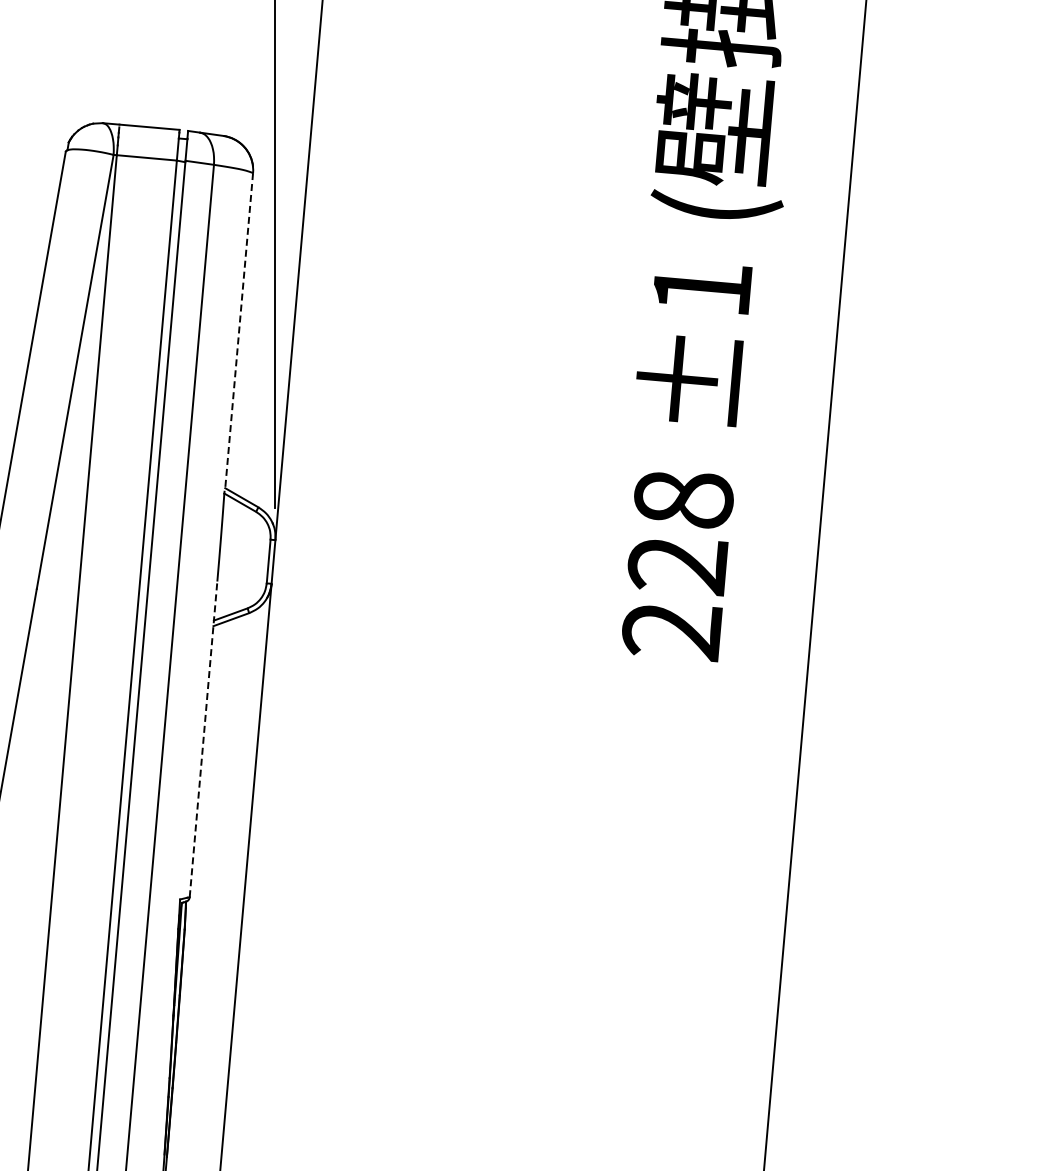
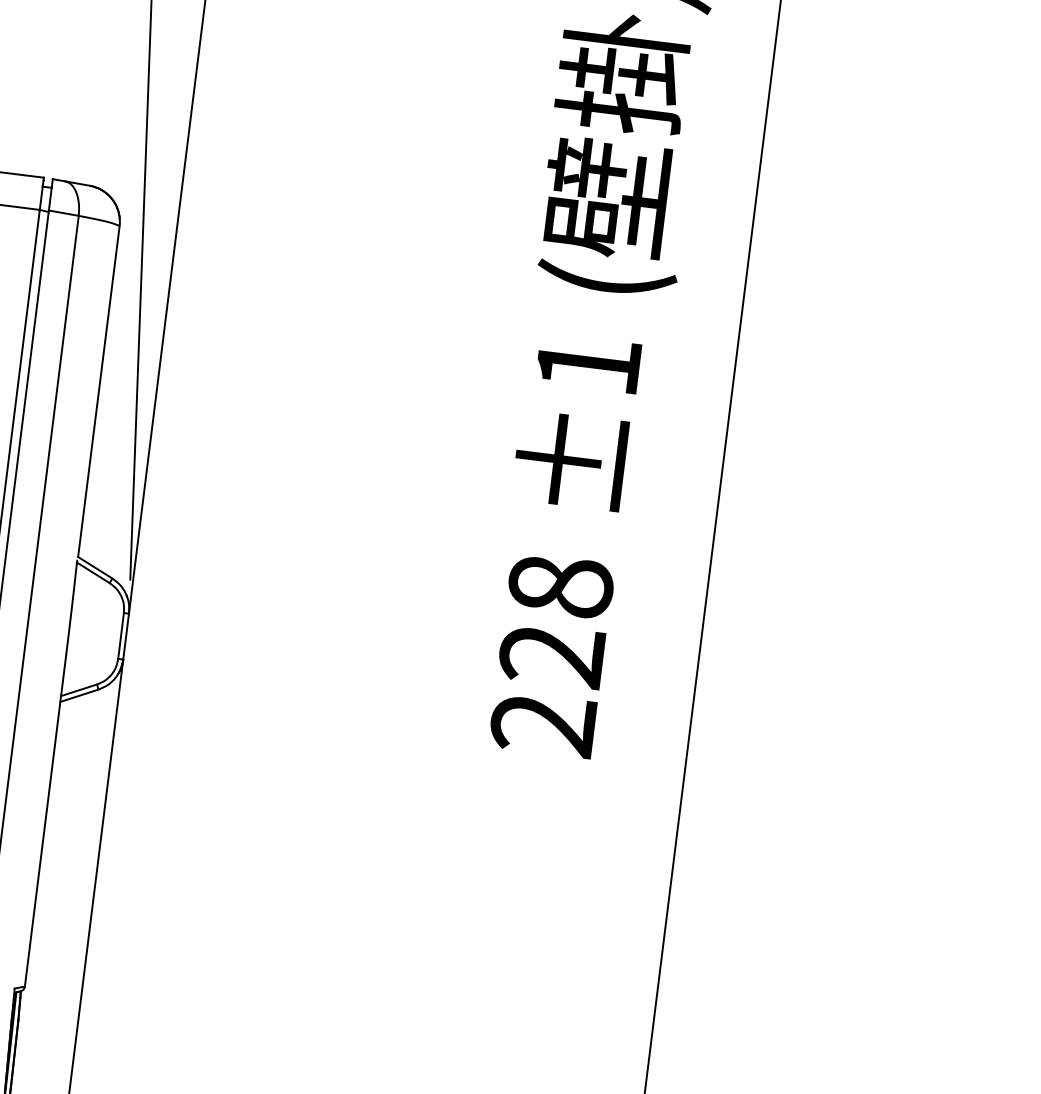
line: (239, 331) -> (99, 392), dashed -> solid
line: (203, 738) -> (45, 819), dashed -> solid

